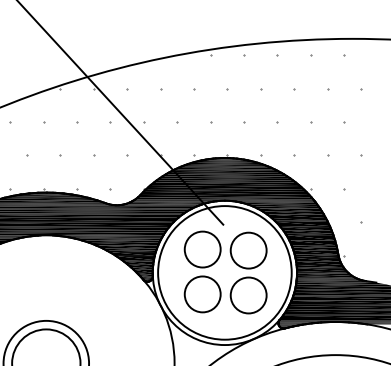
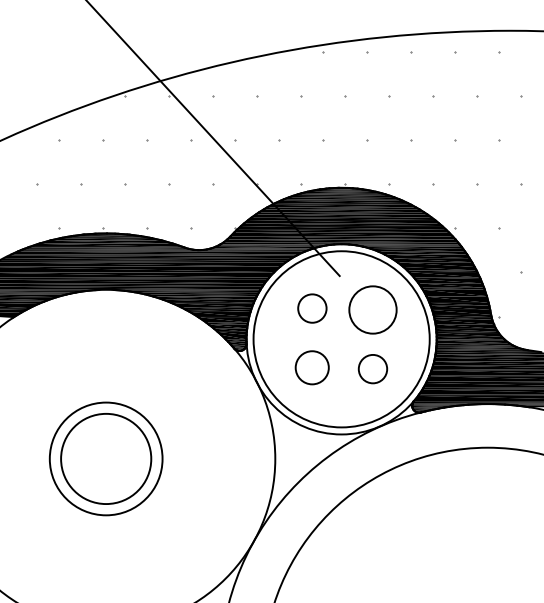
circle: (202, 249) -> (312, 308), size x0.6
circle: (202, 294) -> (311, 367), size x0.7
circle: (248, 295) -> (372, 368), size x0.6

